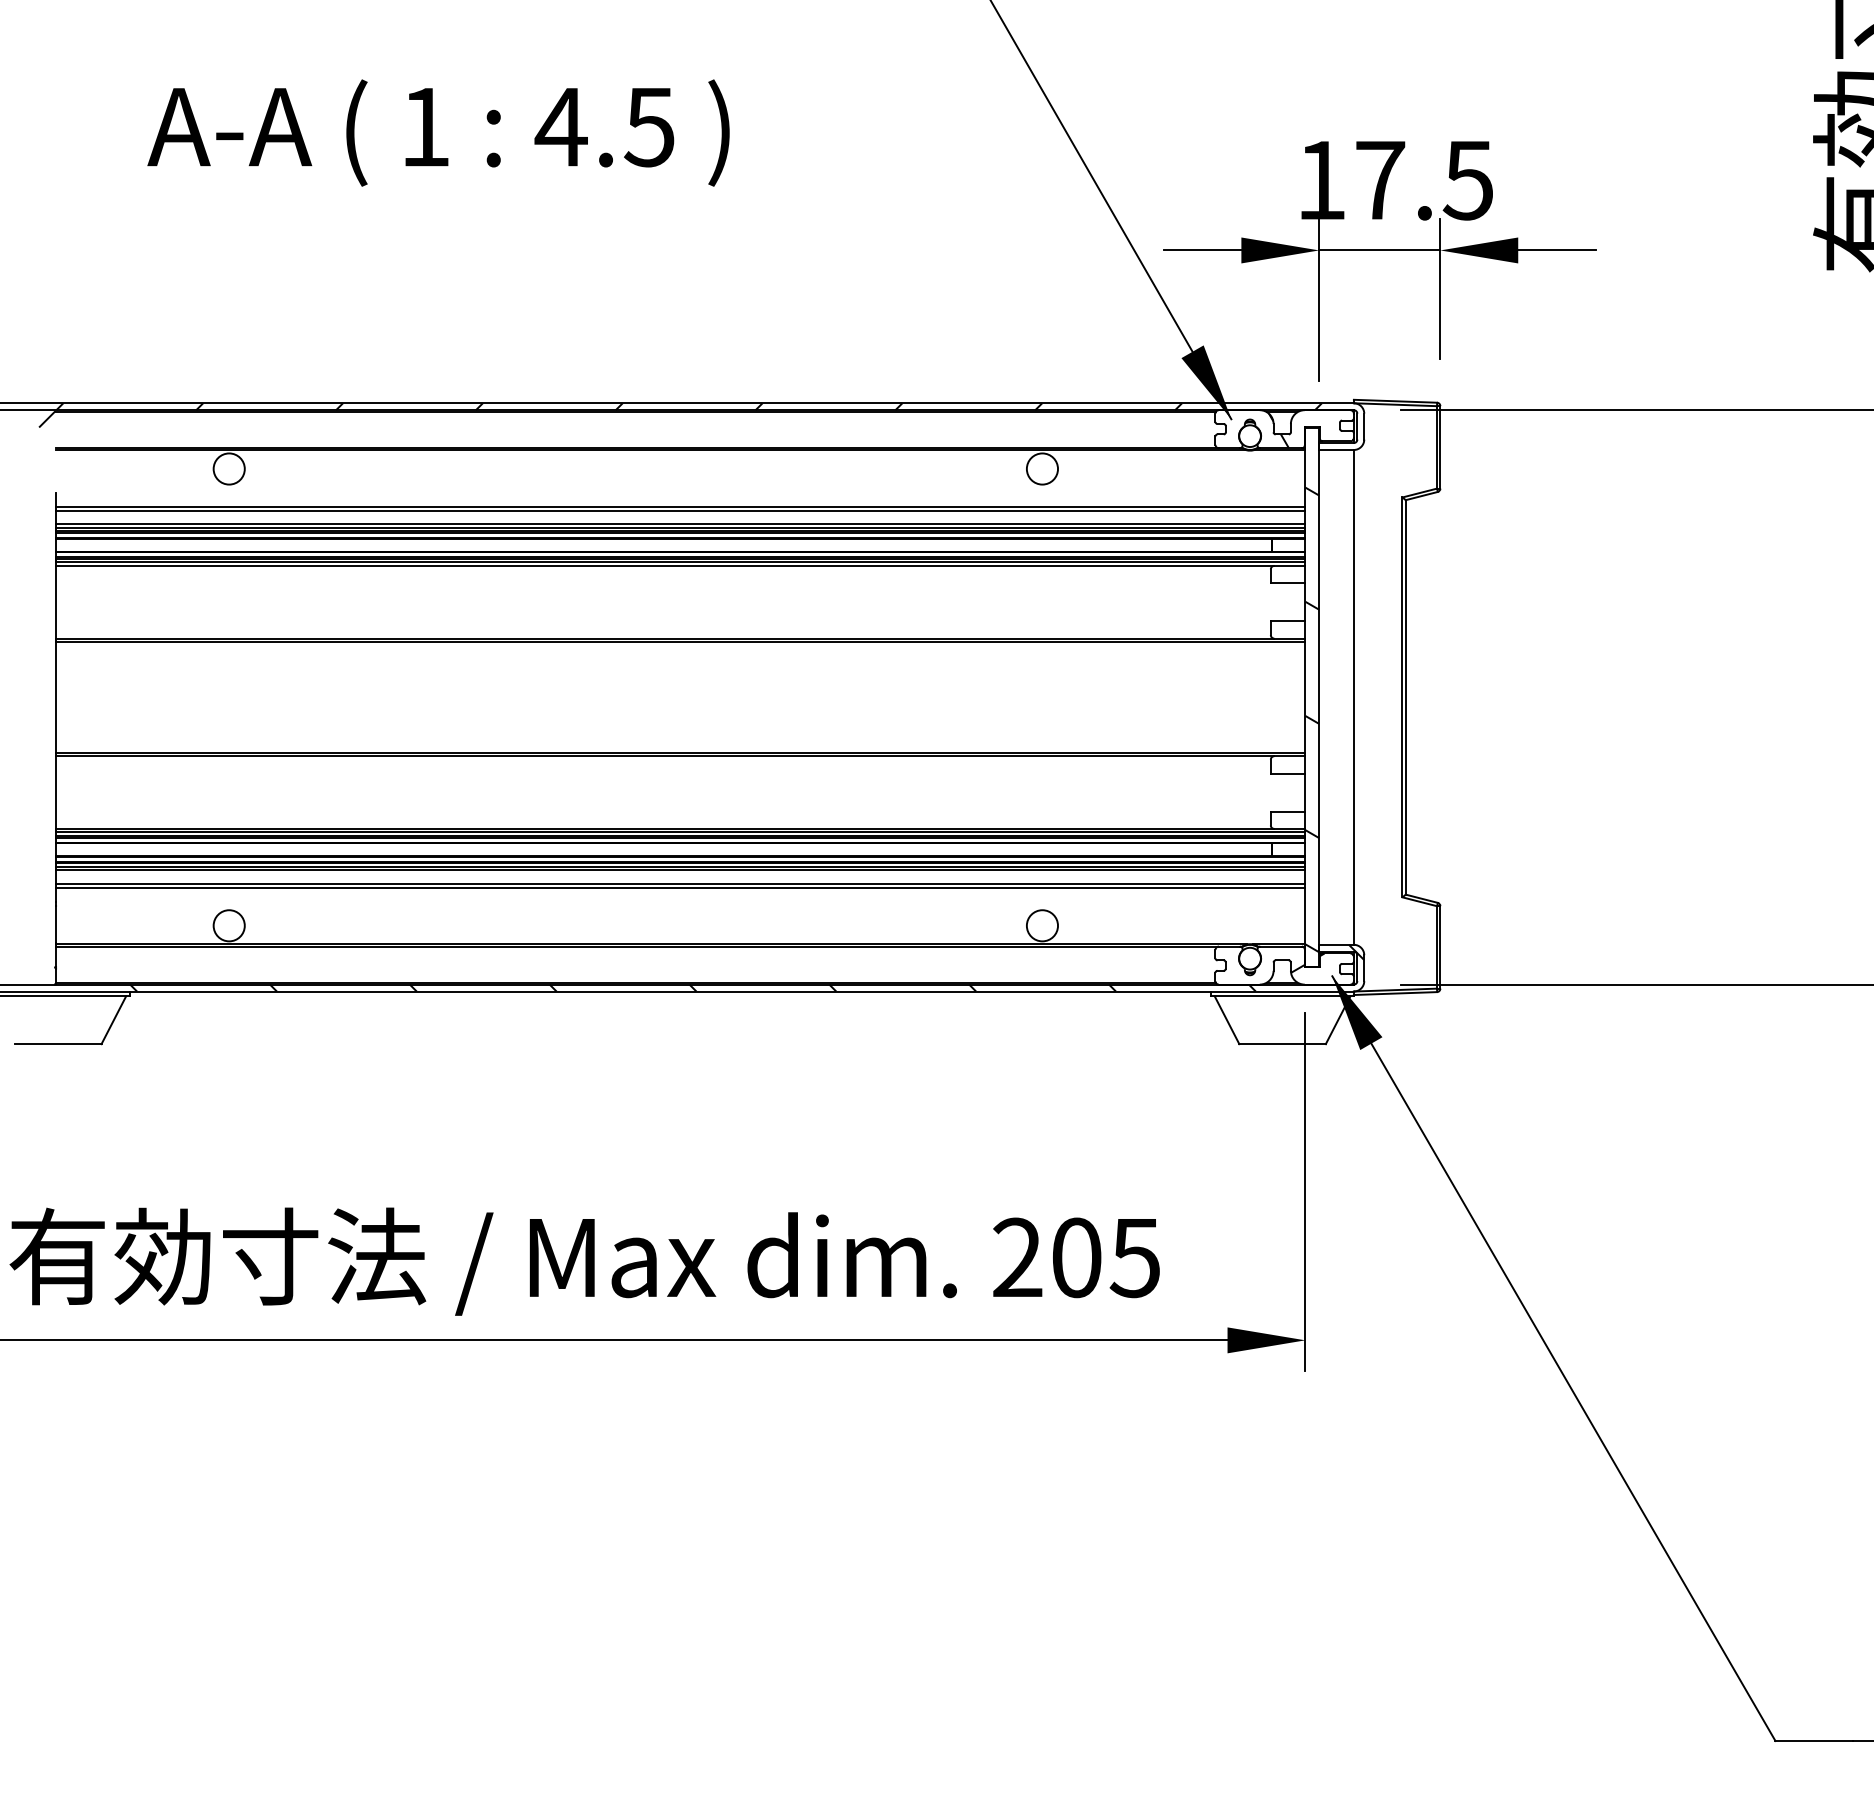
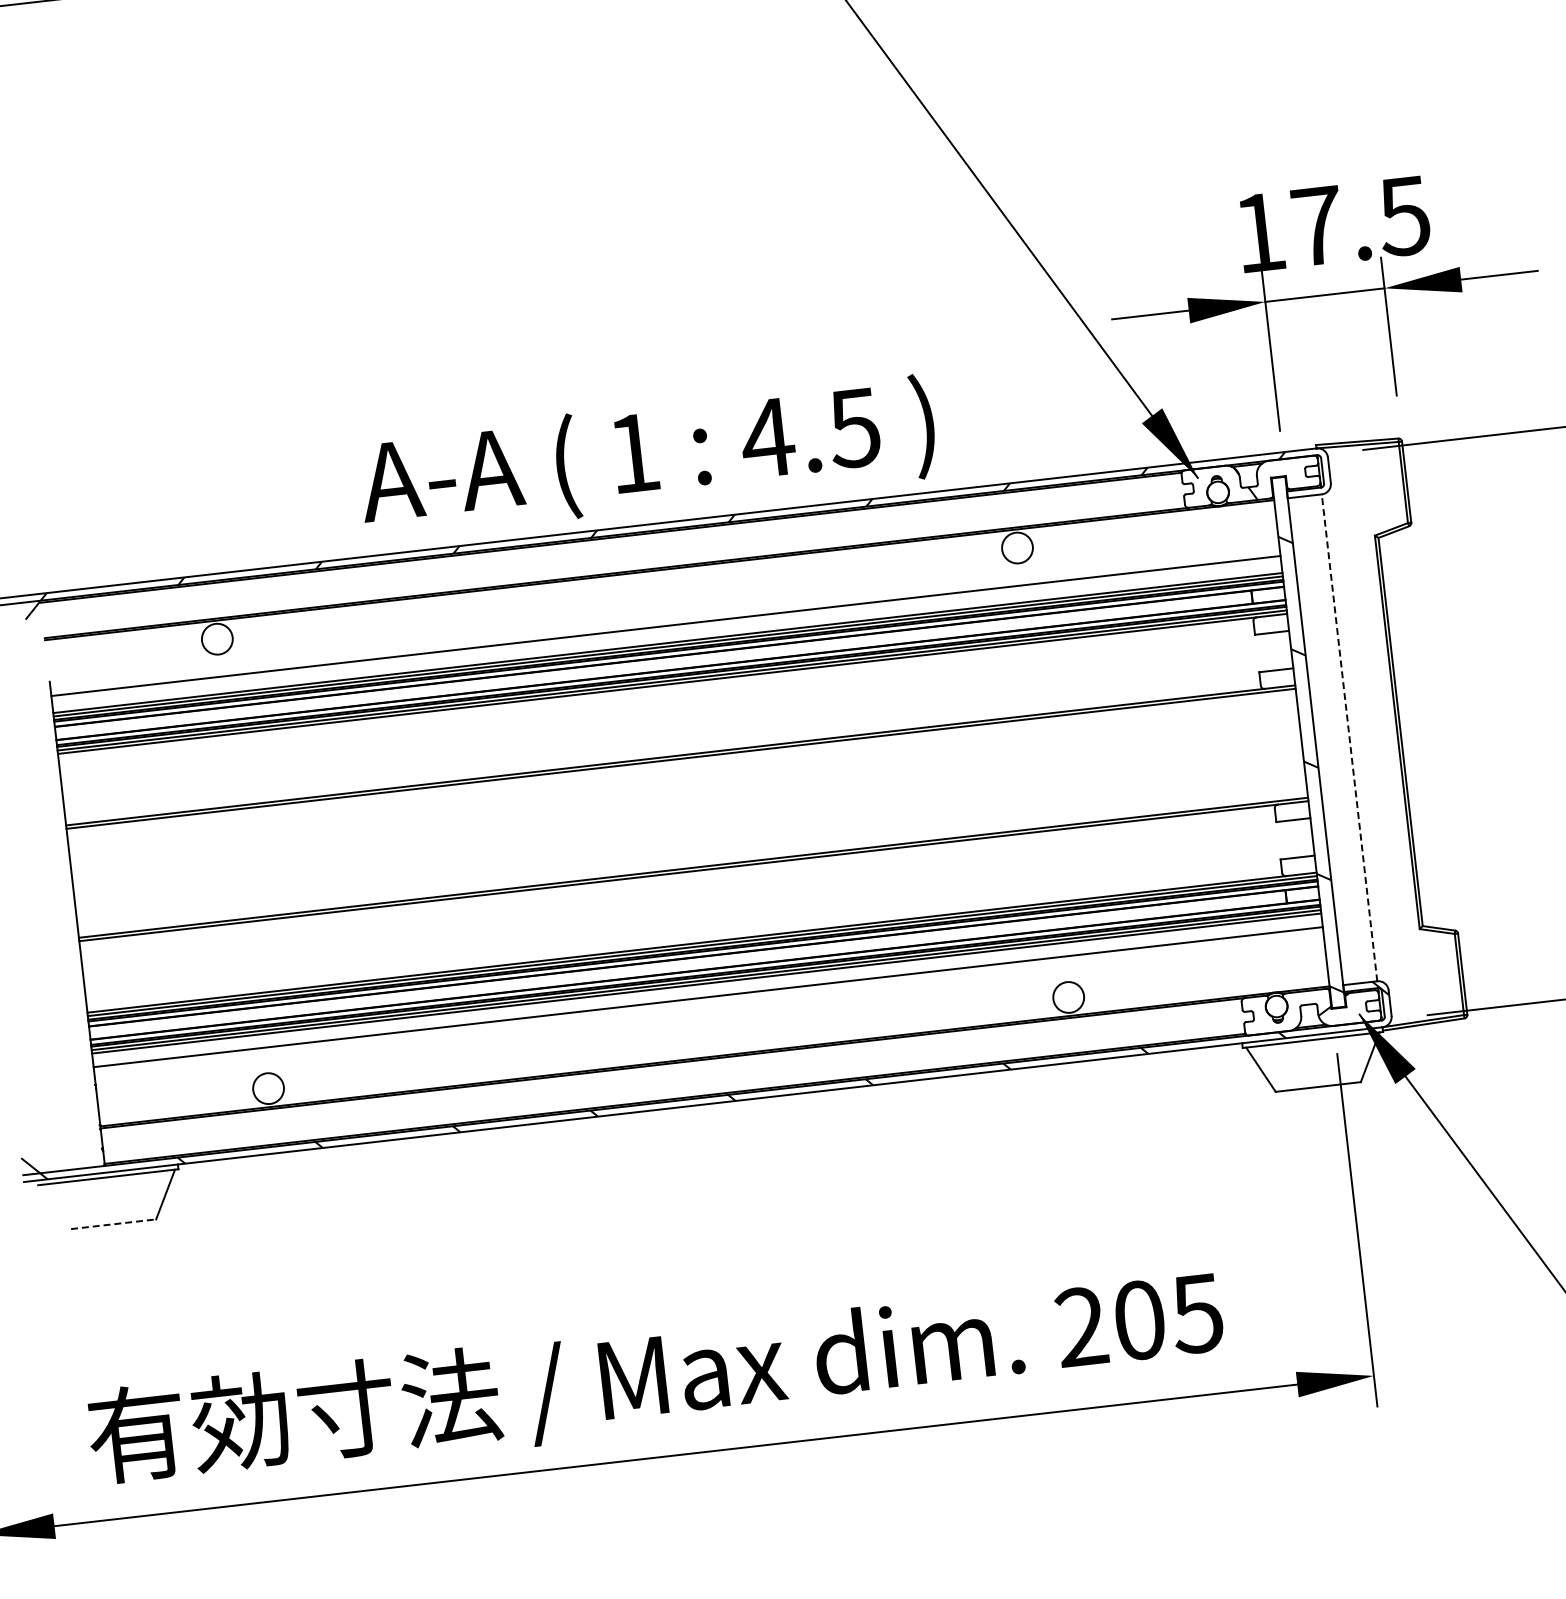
text: (438, 132) -> (647, 457), moved
line: (680, 510) -> (666, 629), removed
line: (1353, 696) -> (1349, 736), solid -> dashed
line: (680, 887) -> (708, 1000), removed
line: (58, 1044) -> (113, 1224), solid -> dashed

